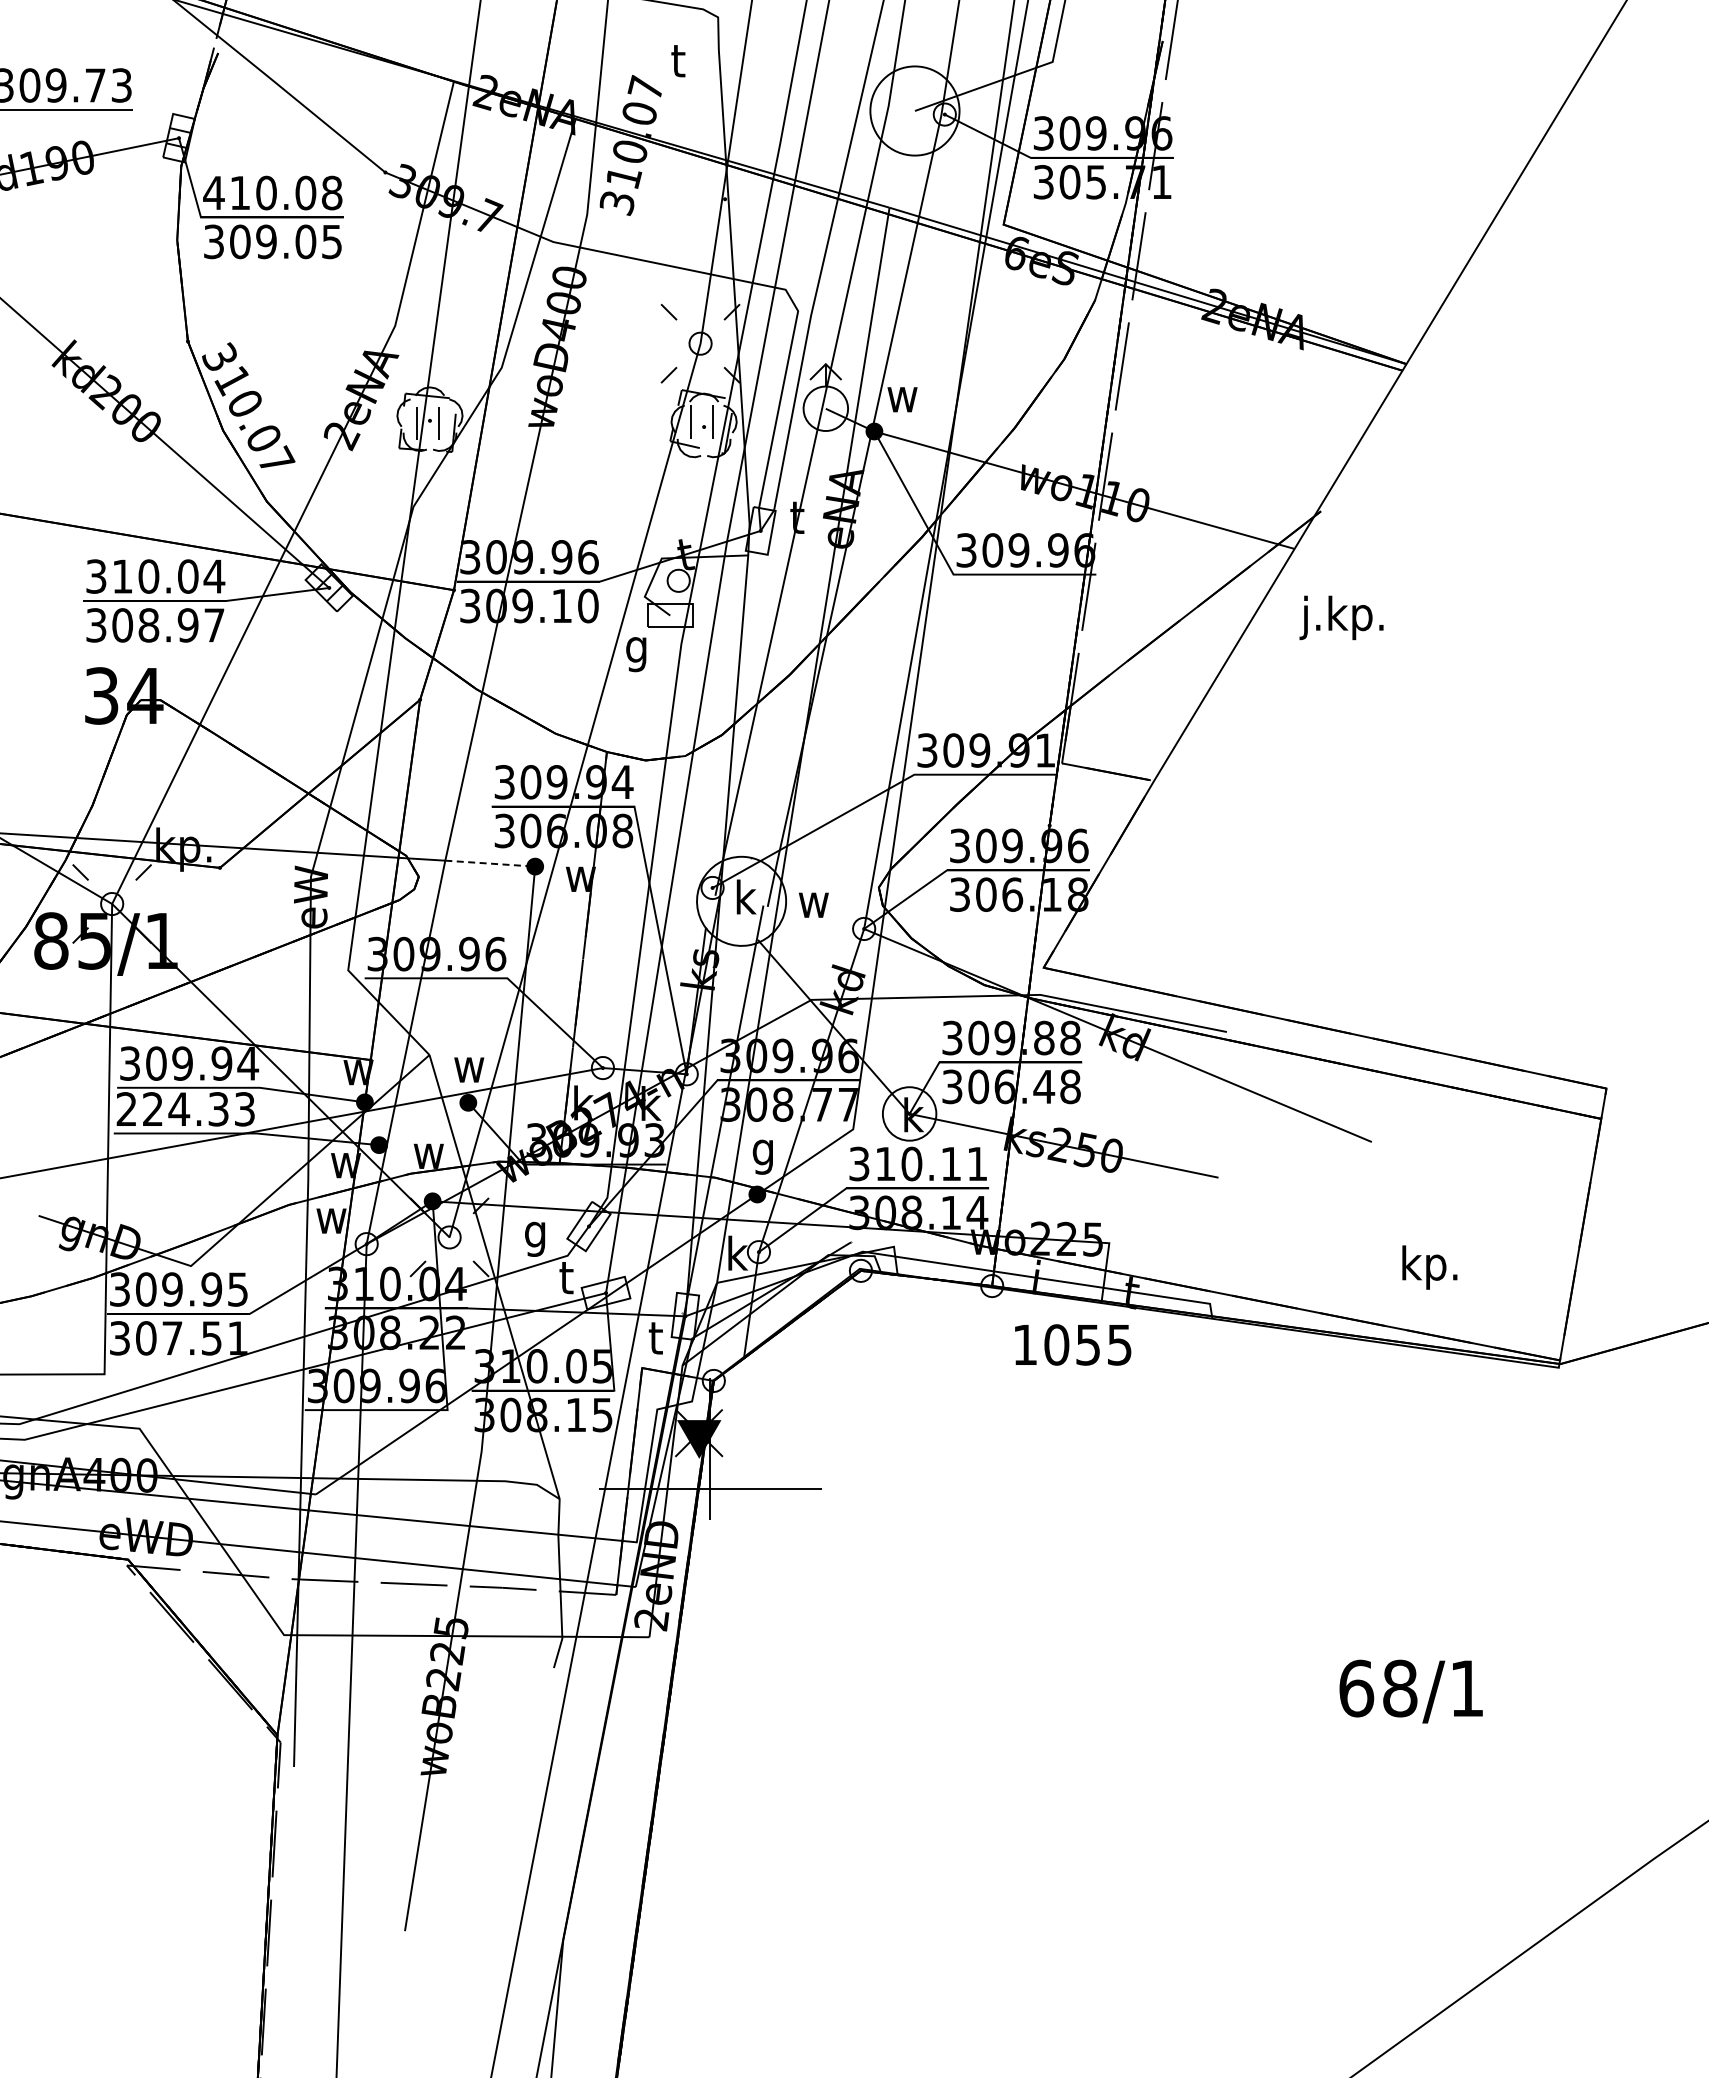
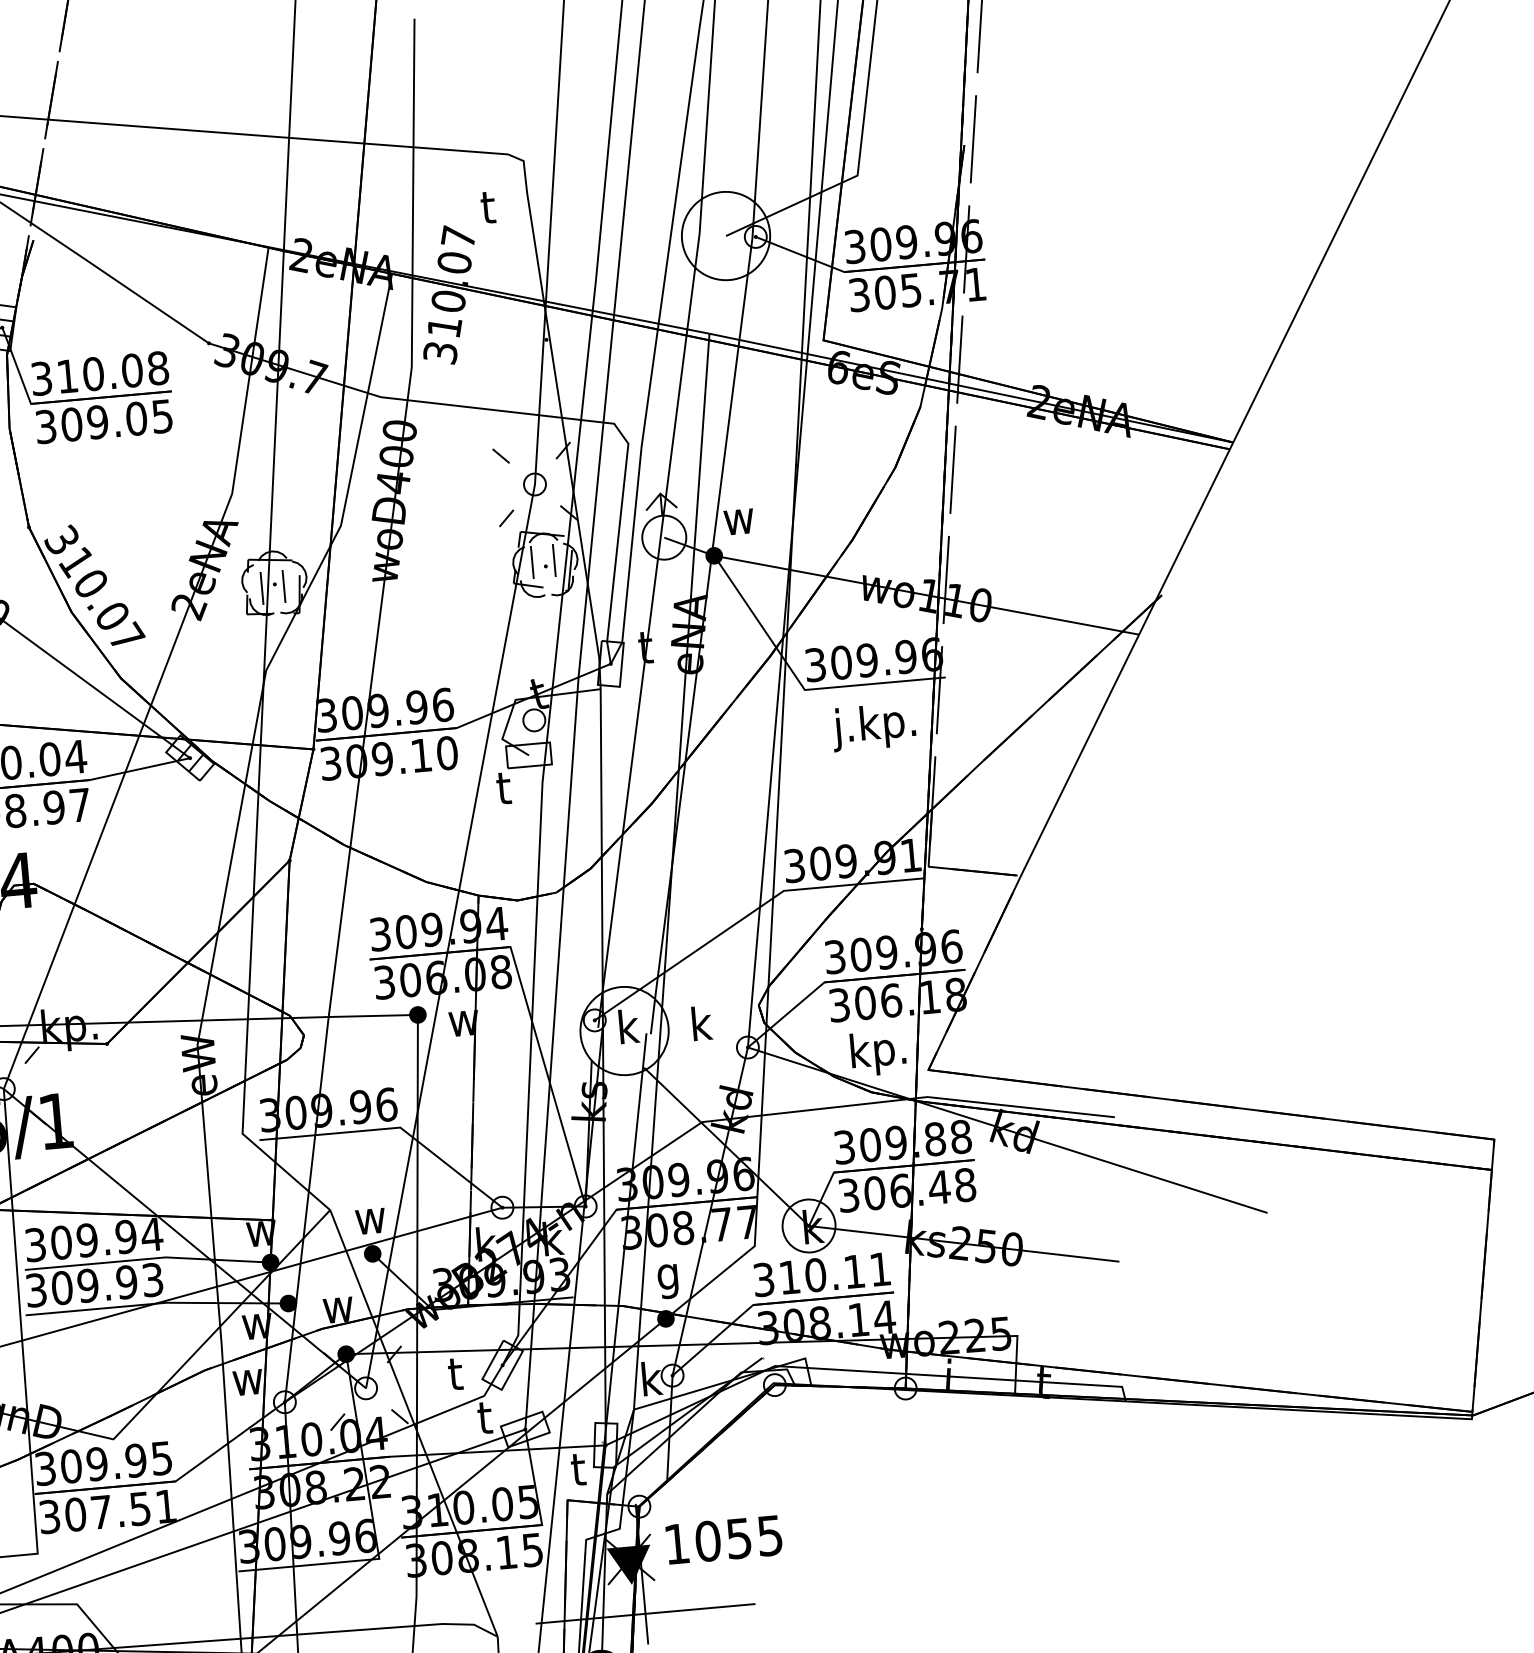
text: (213, 192) -> (41, 378), 410.08 -> 310.08
text: (1341, 617) -> (873, 726), moved
text: (637, 651) -> (499, 793), g -> t
line: (490, 863) -> (373, 1015), dashed -> solid
text: (814, 900) -> (696, 1023), w -> k
text: (172, 1109) -> (81, 1286), 224.33 -> 309.93
text: (536, 1235) -> (451, 1378), g -> t
text: (1429, 1267) -> (878, 1053), moved
text: (1073, 1344) -> (724, 1539), moved

